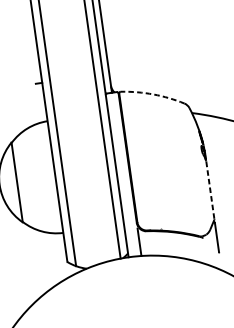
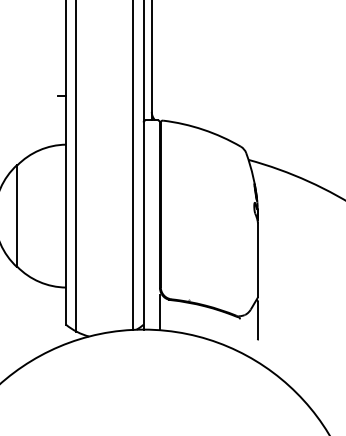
arc: (153, 94) -> (203, 129), dashed -> solid
line: (210, 190) -> (257, 260), dashed -> solid

